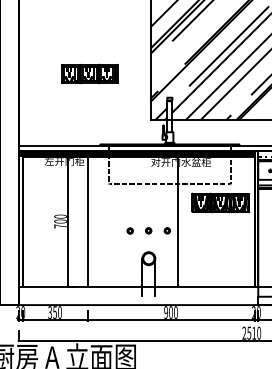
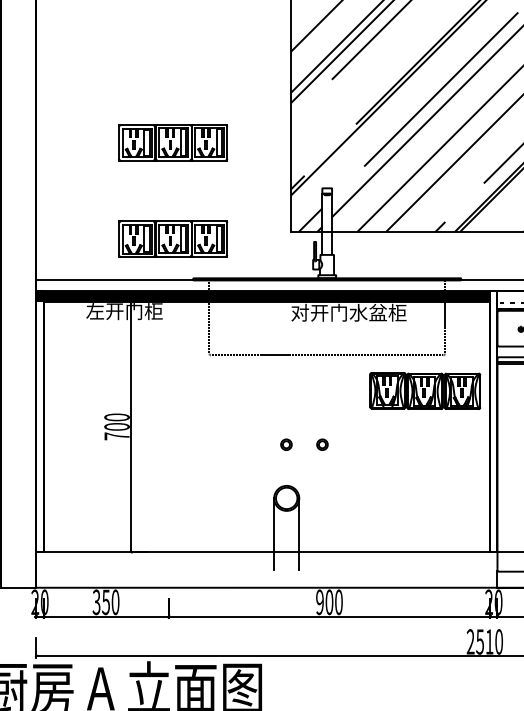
part: (89, 123) -> (172, 238), added
line: (87, 221) -> (168, 426), removed
line: (178, 221) -> (343, 426), removed
part: (129, 230) -> (249, 444), removed

